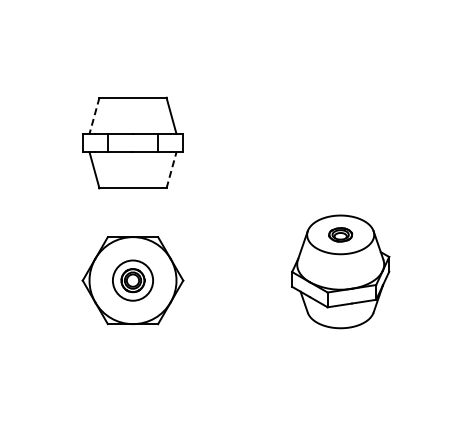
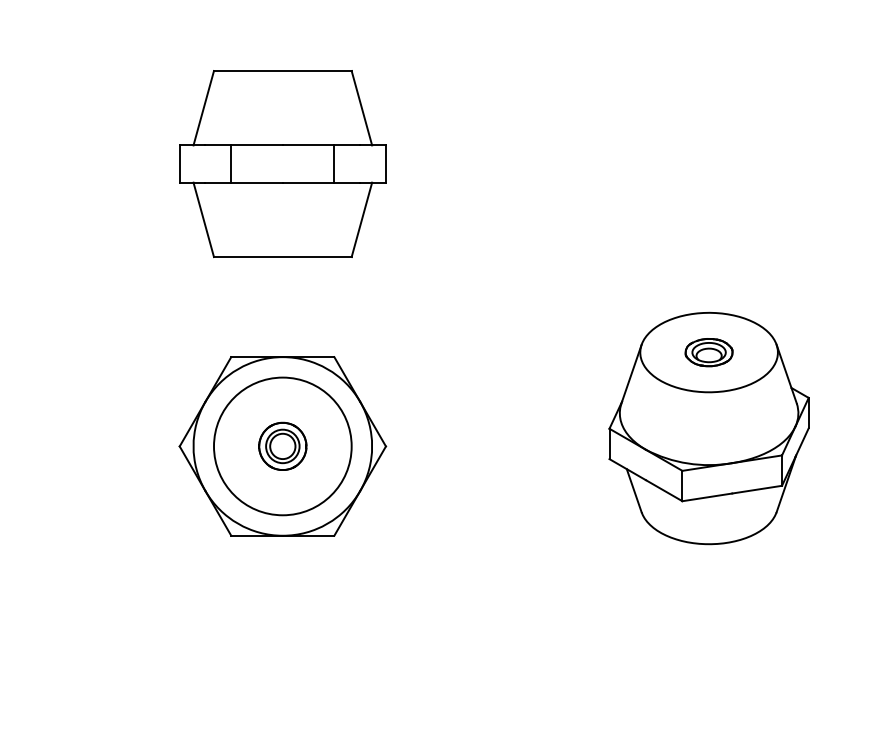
line: (94, 115) -> (203, 107), dashed -> solid
line: (171, 170) -> (361, 220), dashed -> solid
circle: (132, 280) -> (281, 446), size x1.67

